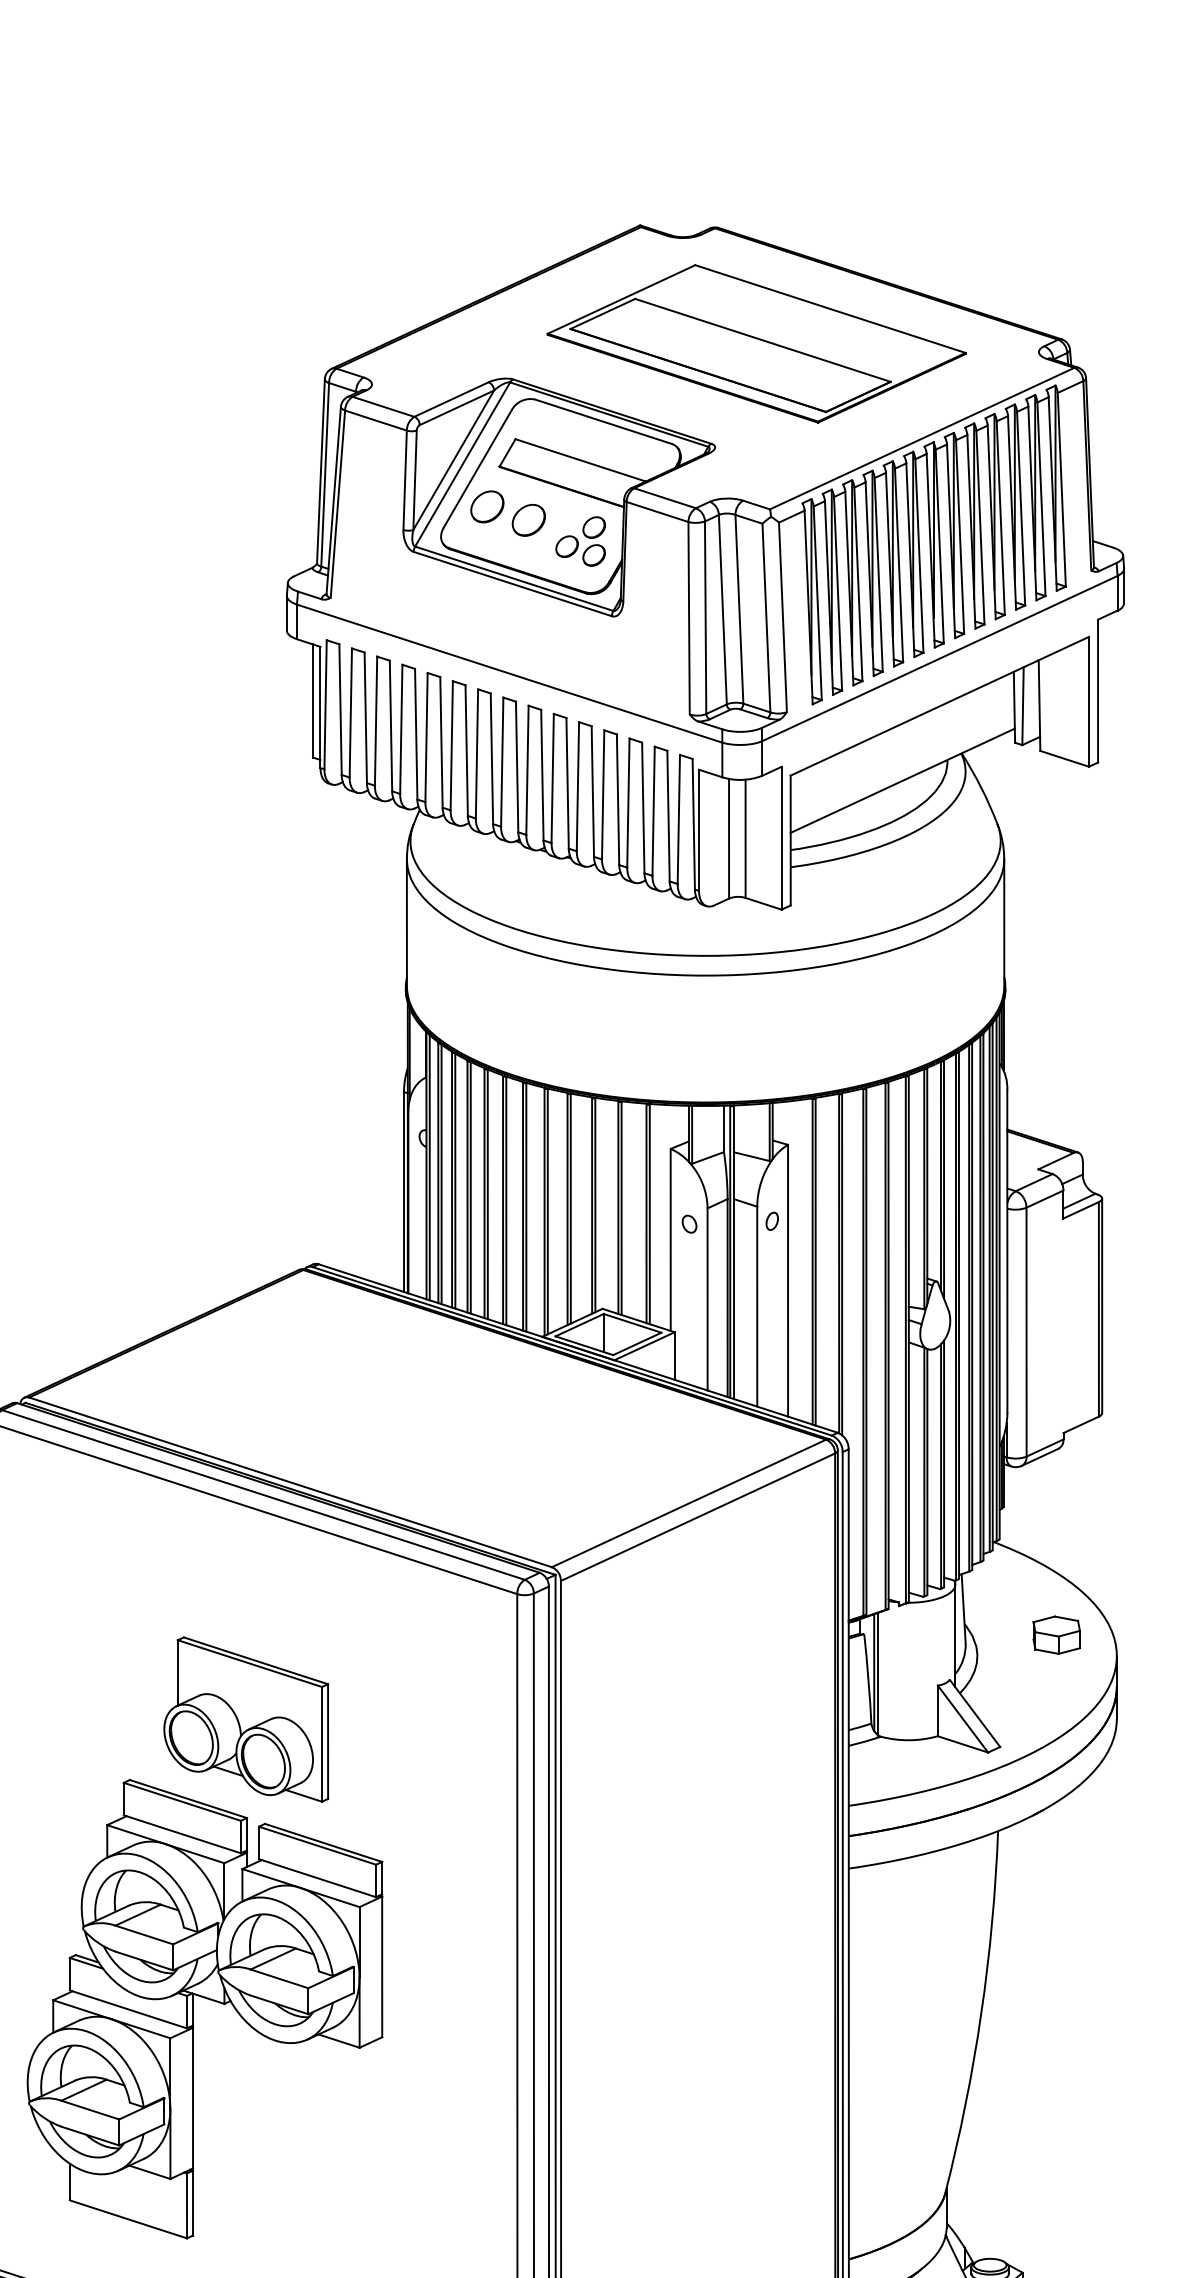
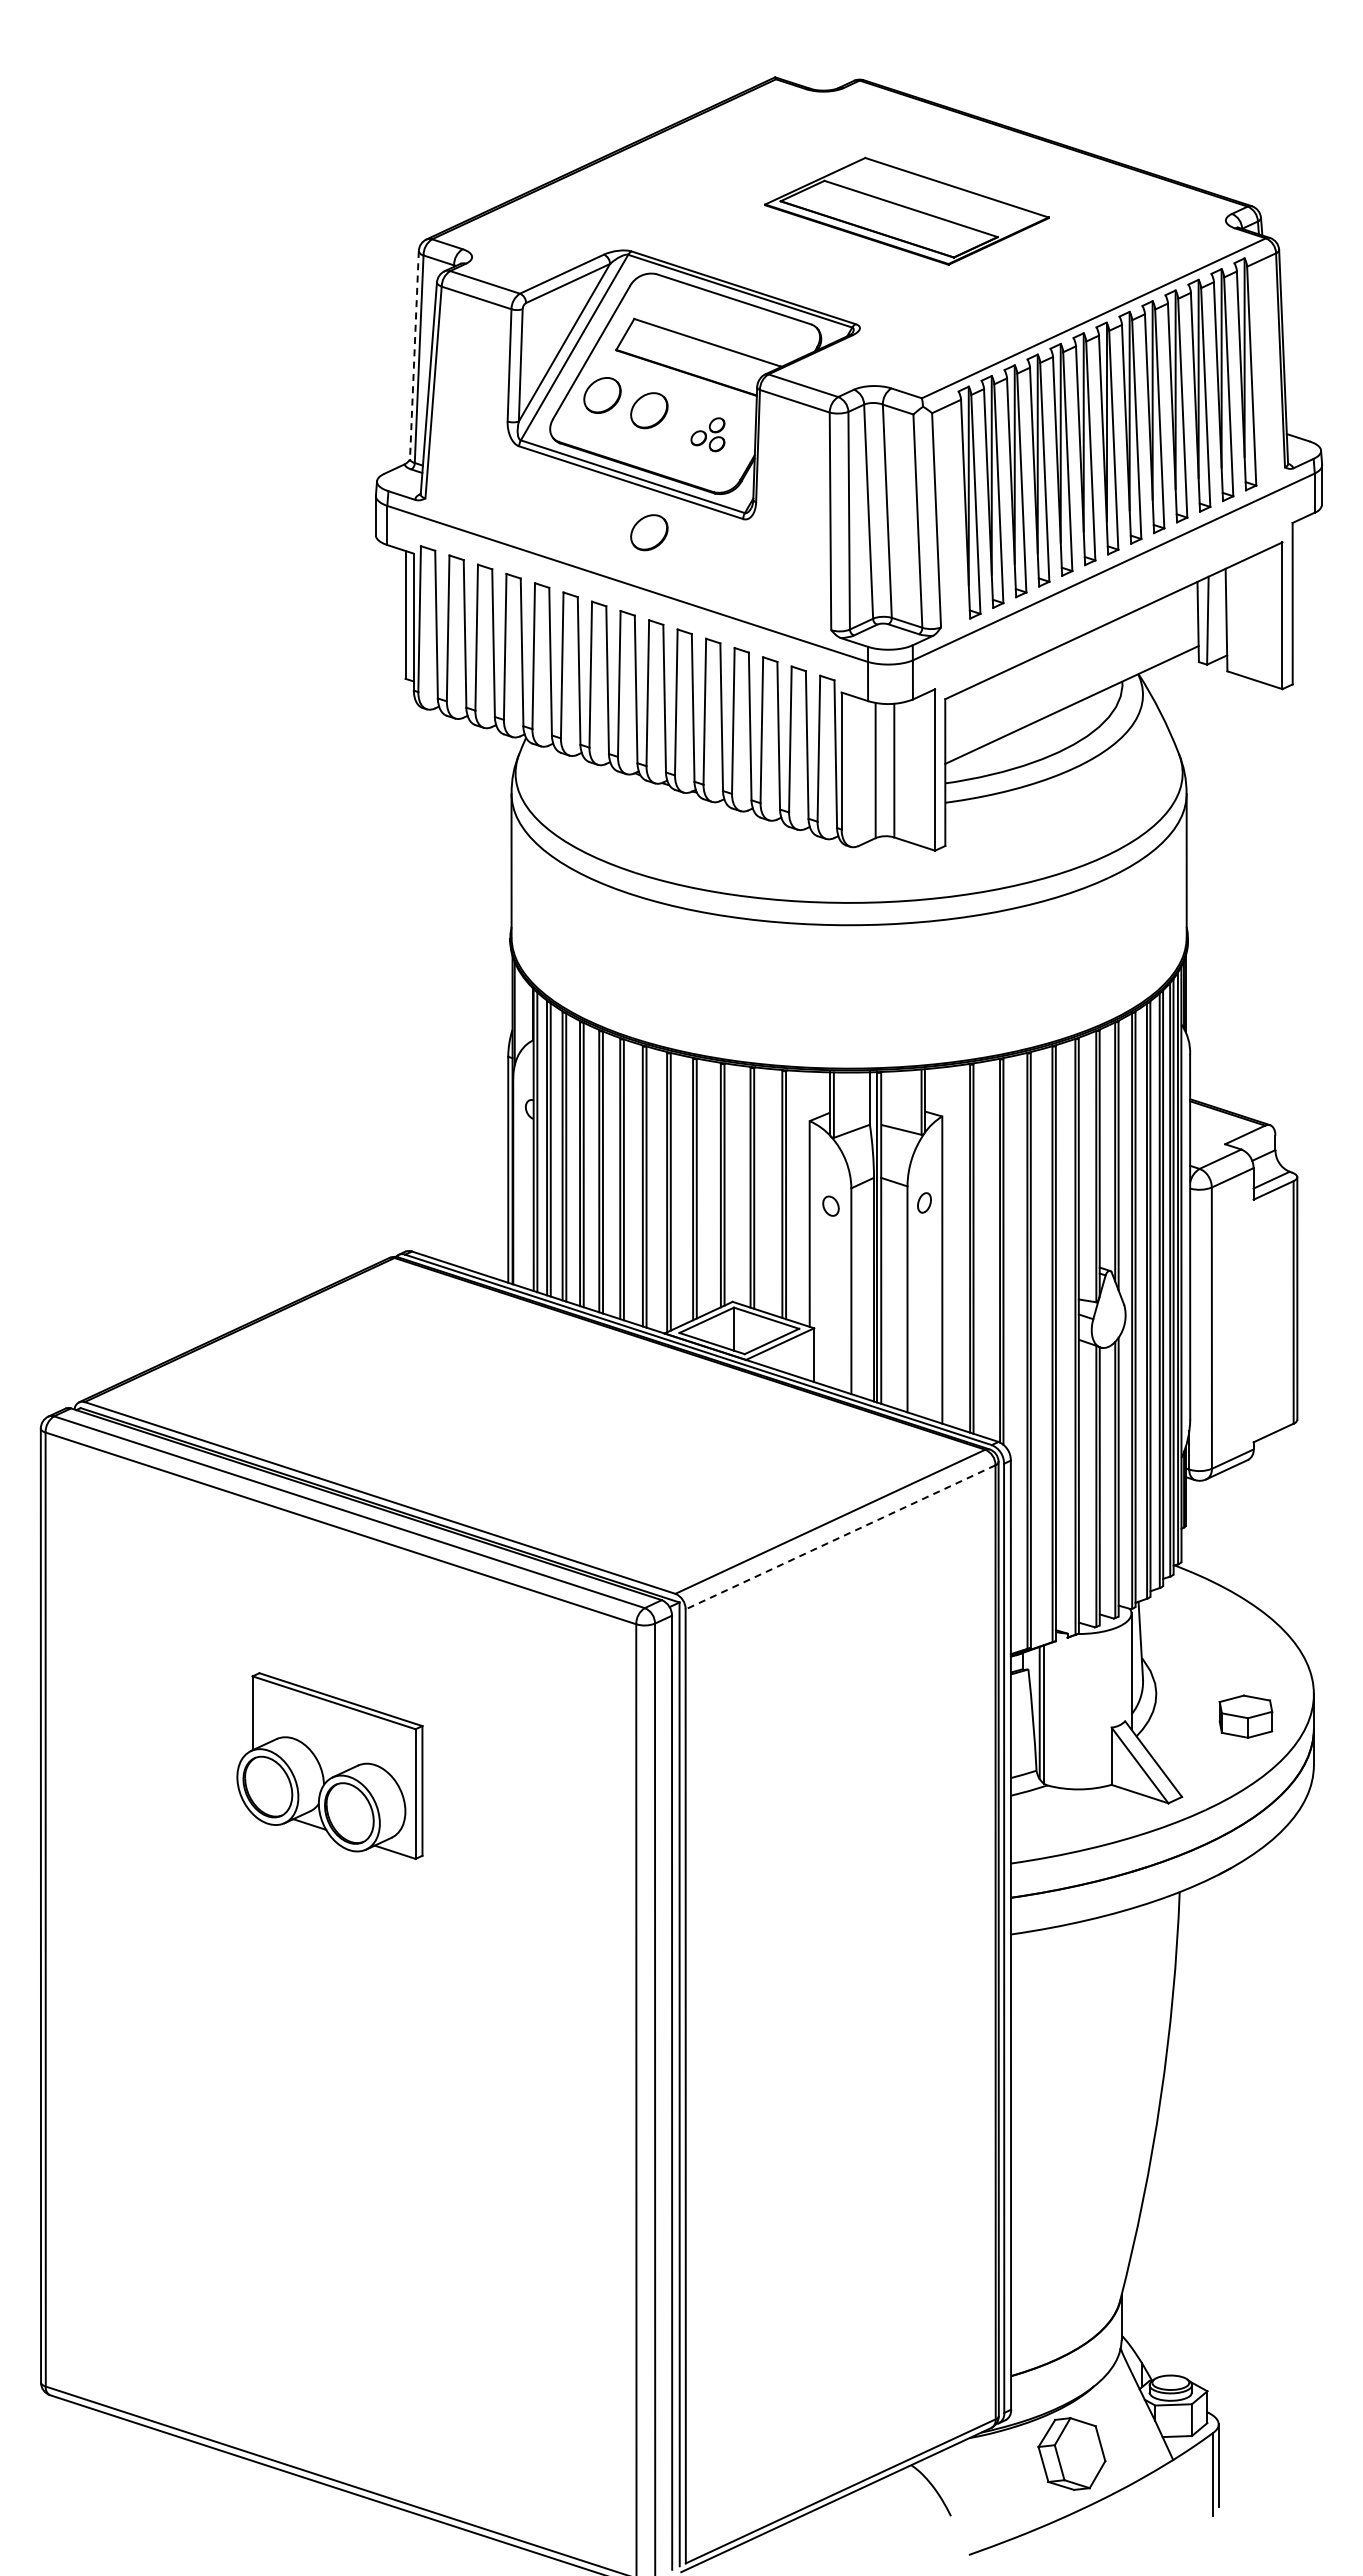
part: (756, 344) -> (906, 211), size x0.6
line: (321, 471) -> (414, 355), solid -> dashed
part: (580, 541) -> (707, 434), size x0.6
part: (528, 628) -> (649, 532), added
line: (697, 1517) -> (840, 1537), solid -> dashed
part: (1056, 1635) -> (1245, 1716), moved
part: (207, 1999) -> (286, 2082), removed

